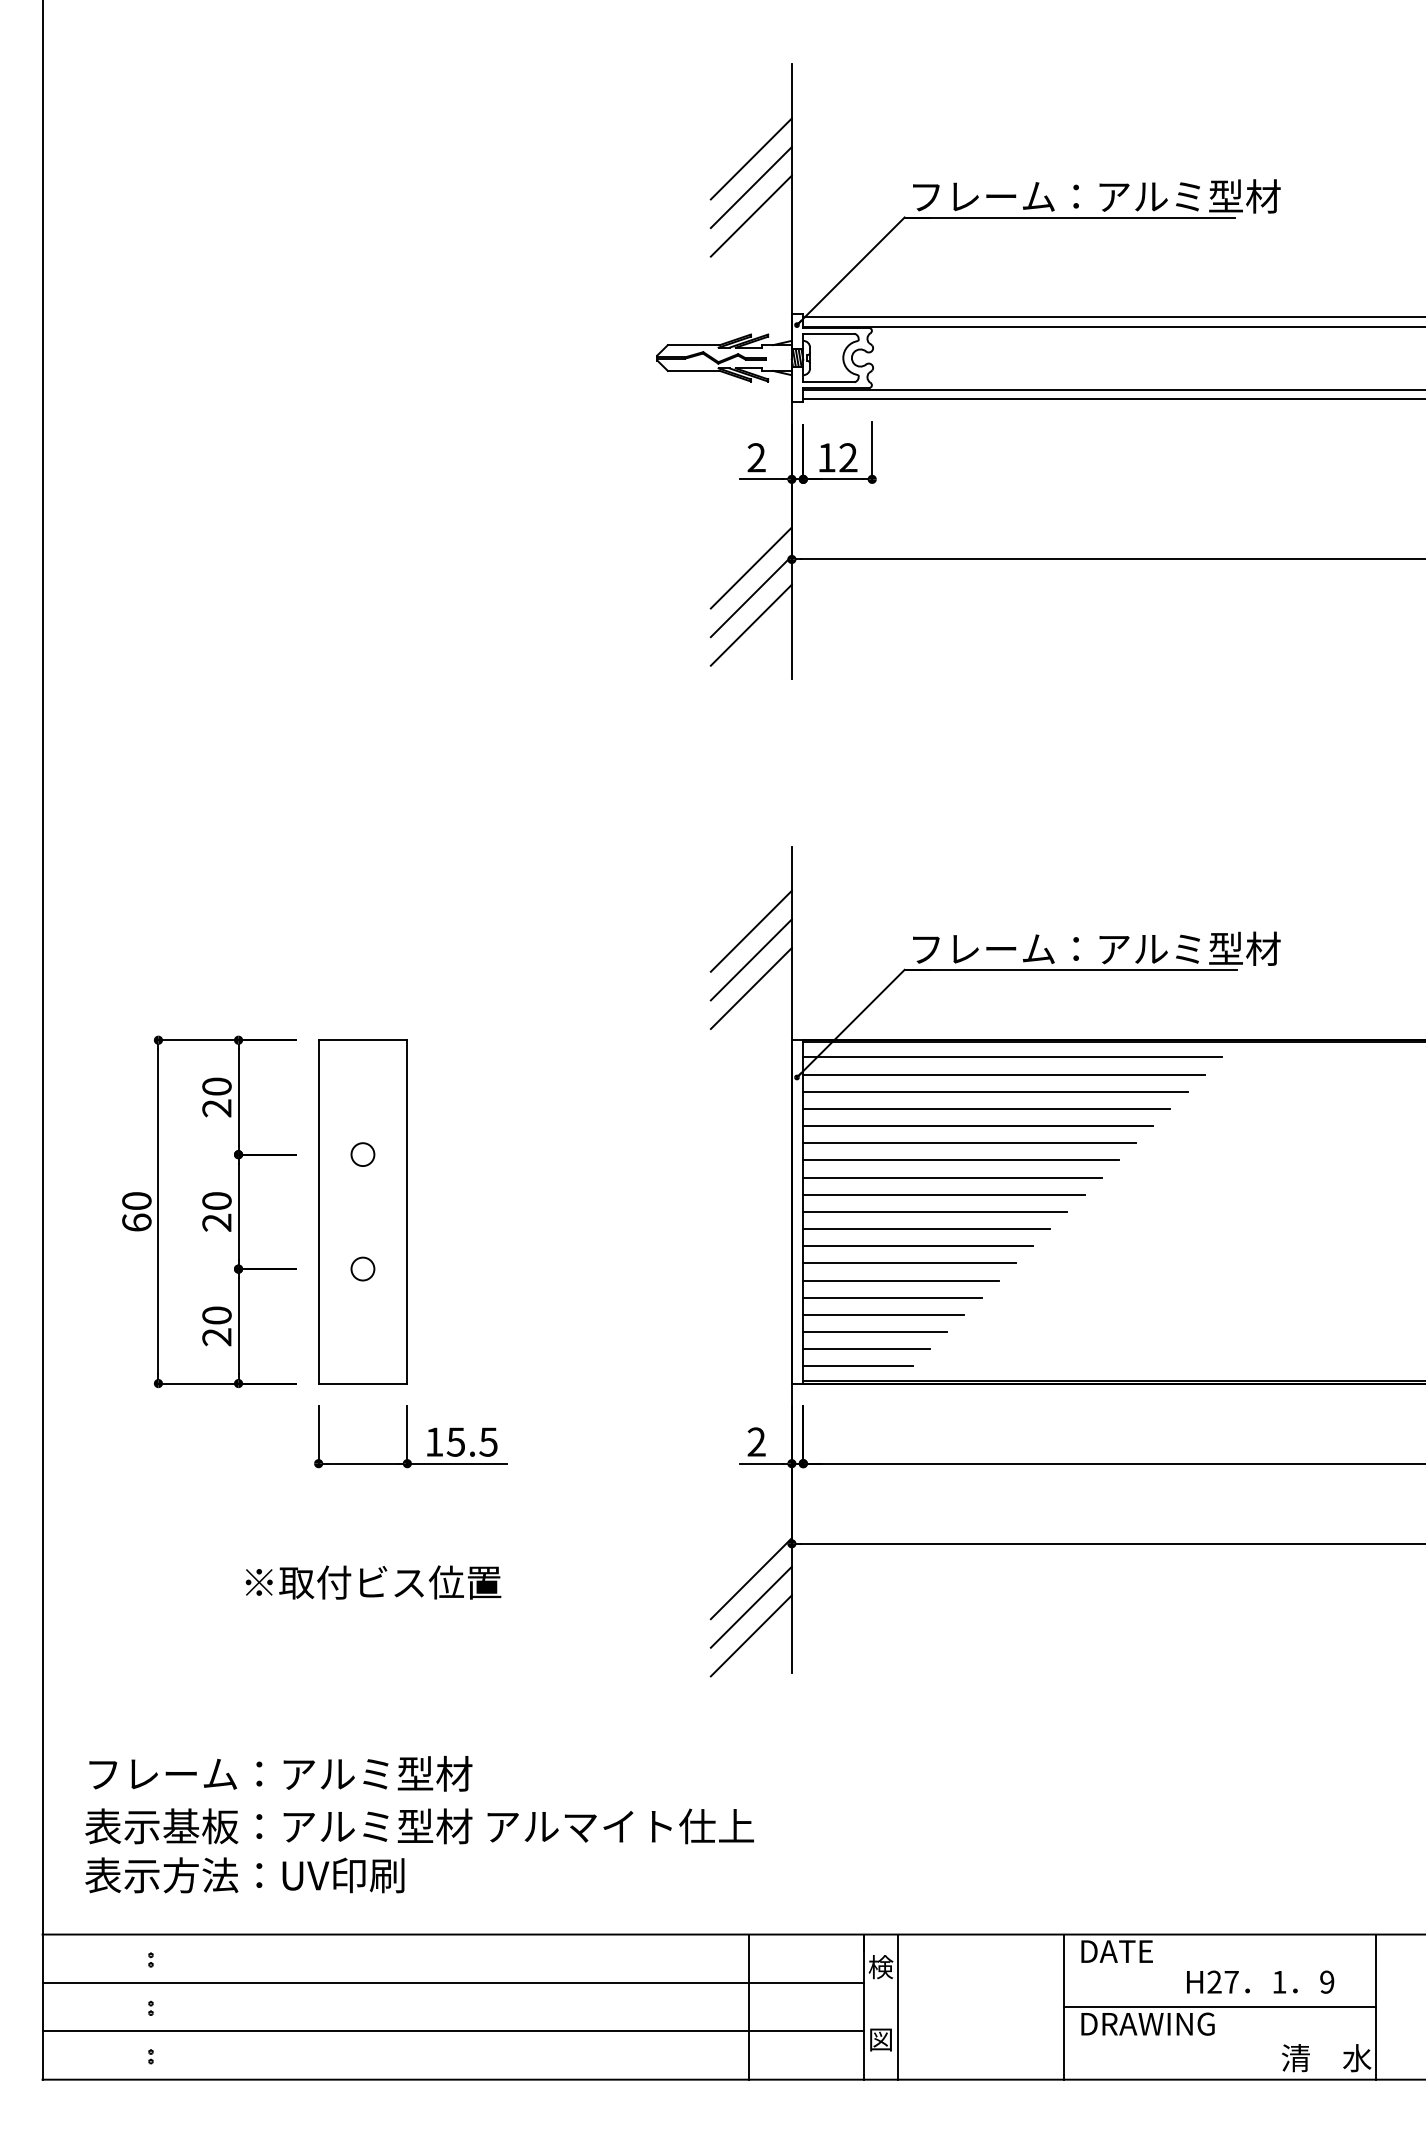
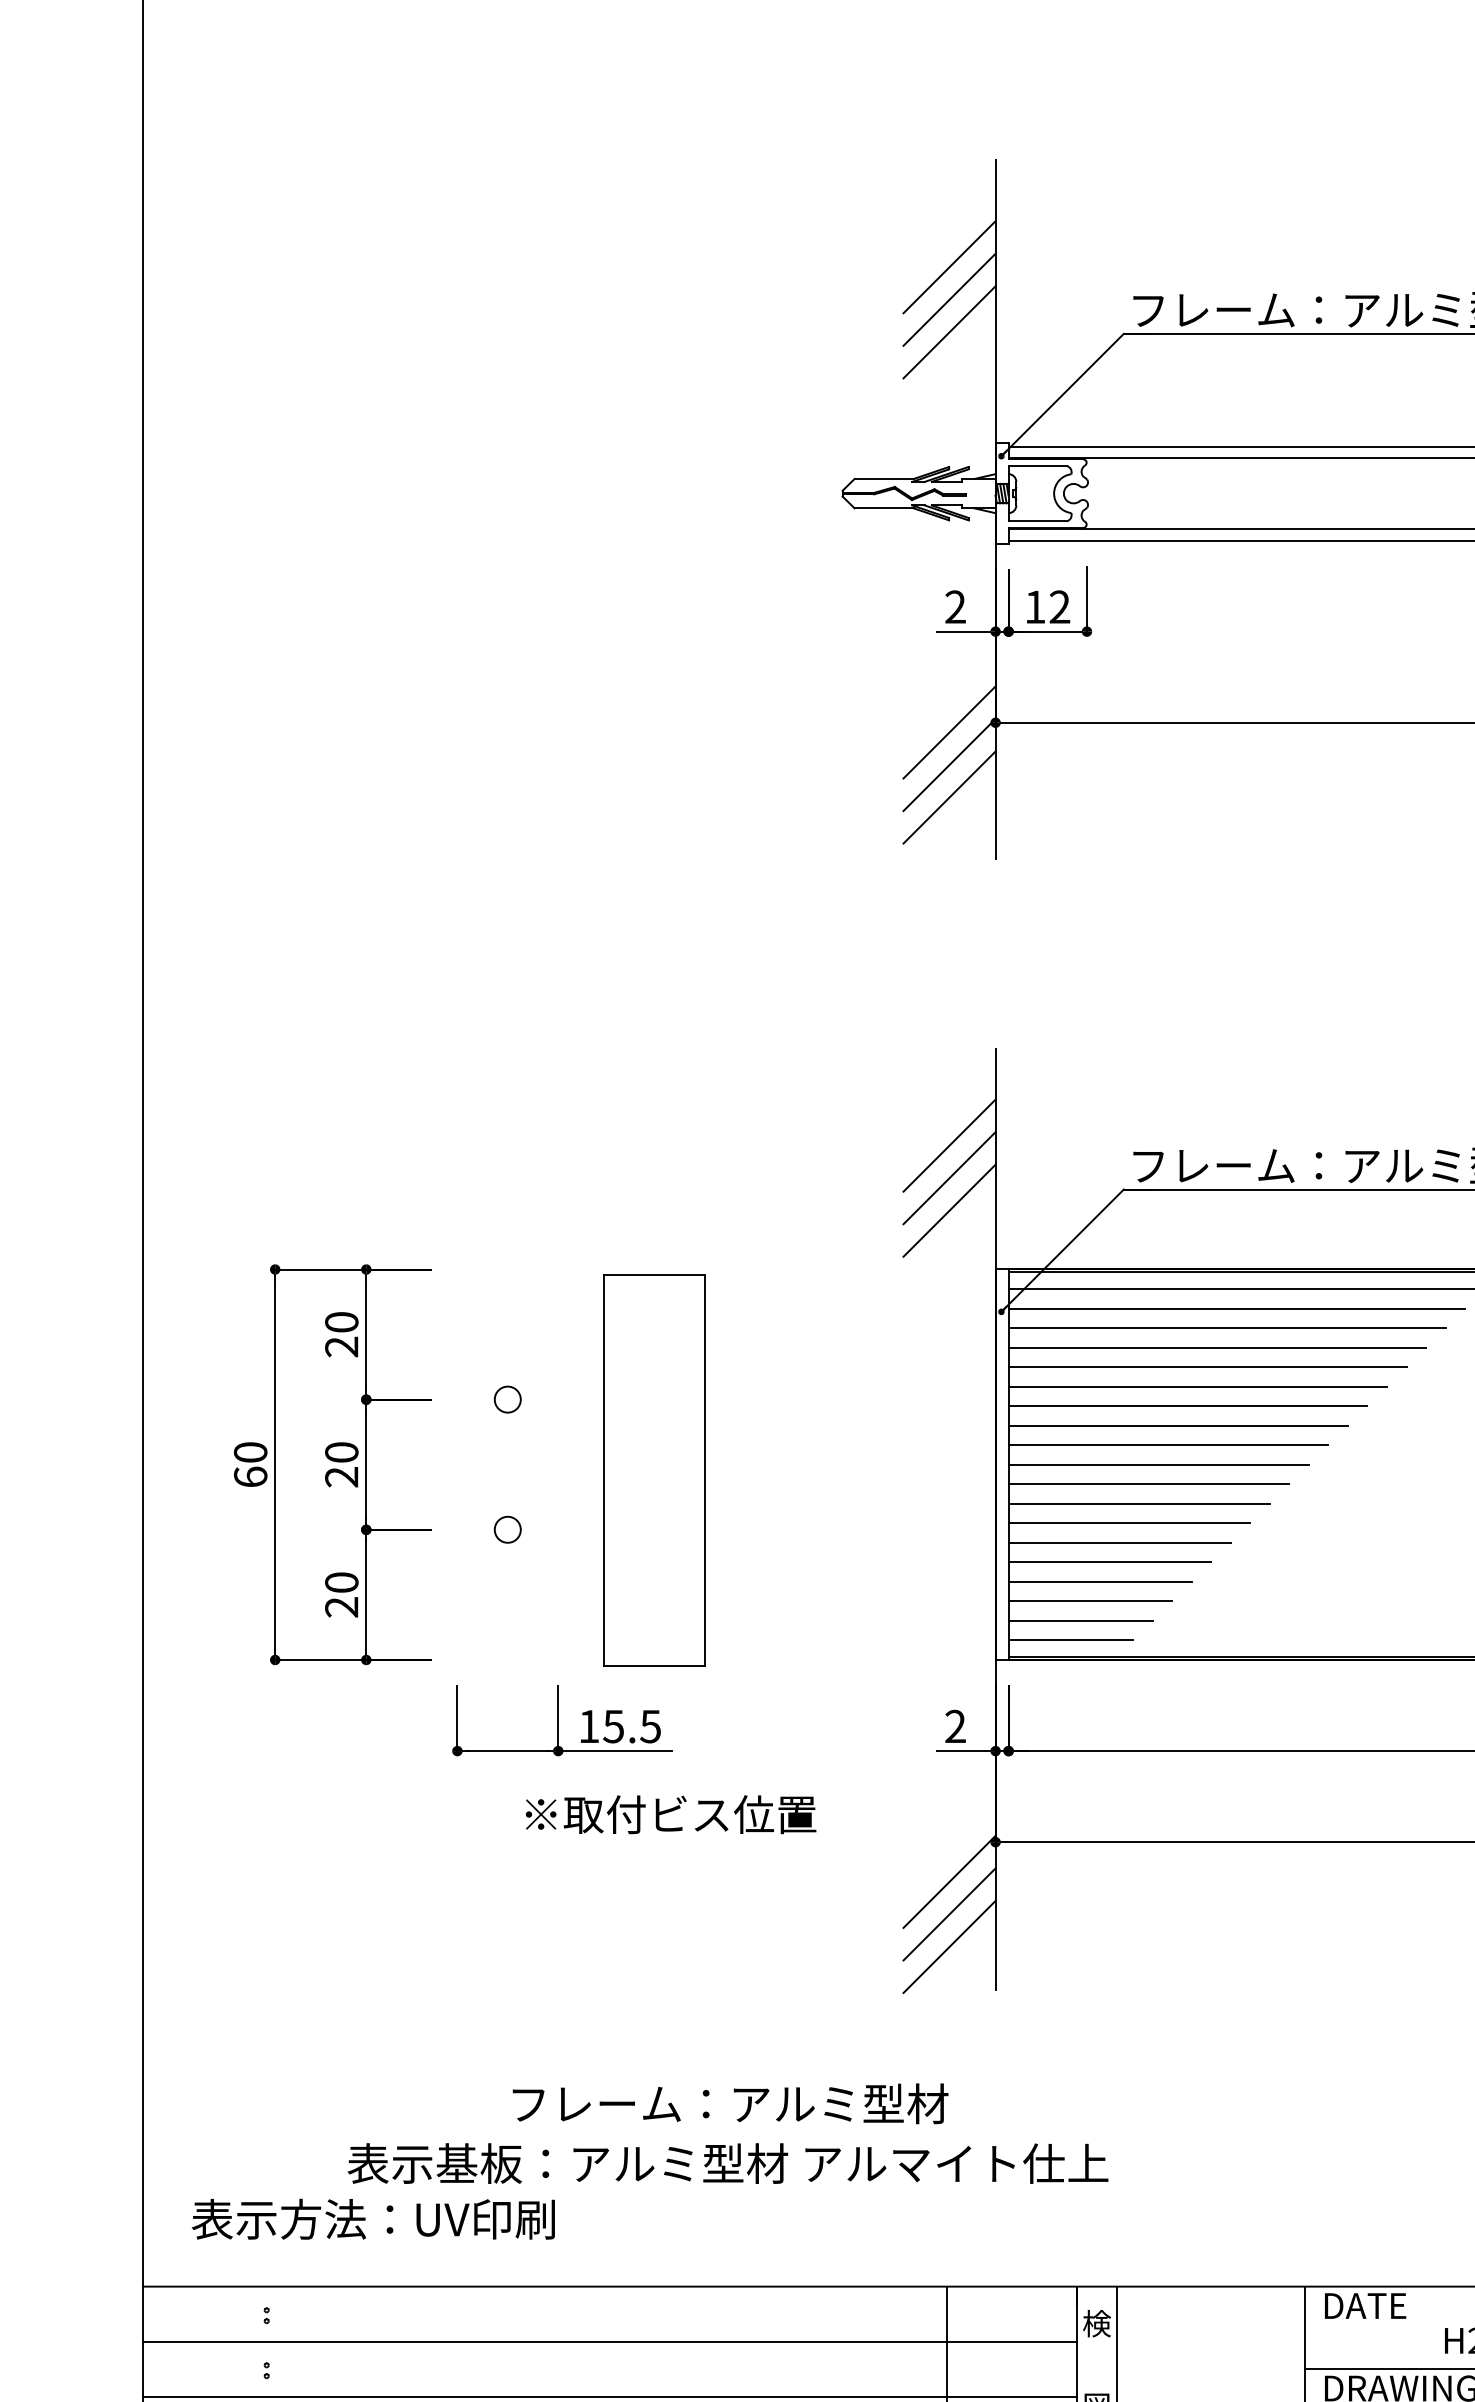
part: (362, 1211) -> (653, 1469), moved
text: (373, 1582) -> (671, 1814), moved
text: (280, 1773) -> (730, 2103), moved
text: (419, 1826) -> (727, 2163), moved

